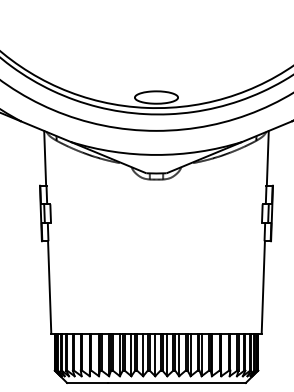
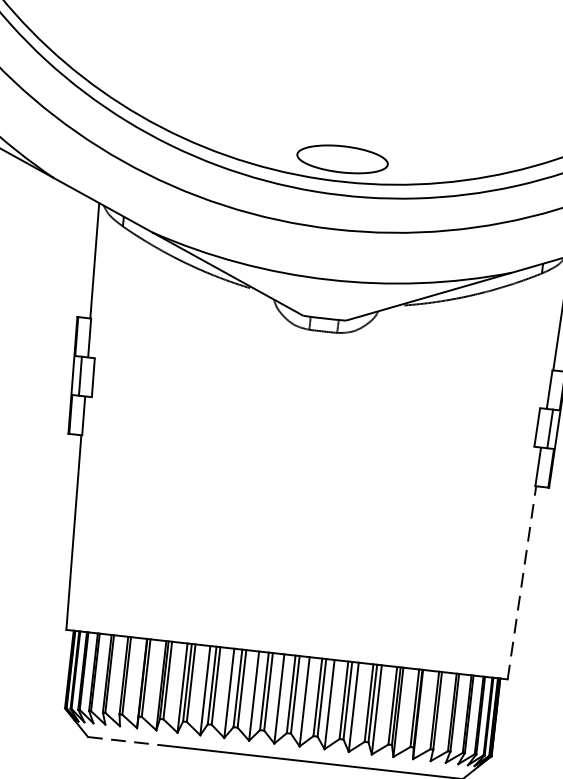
line: (263, 286) -> (522, 580), solid -> dashed
line: (87, 382) -> (130, 740), solid -> dashed

